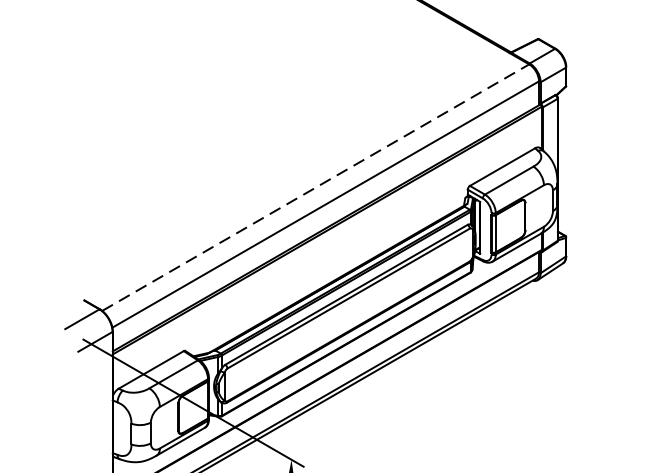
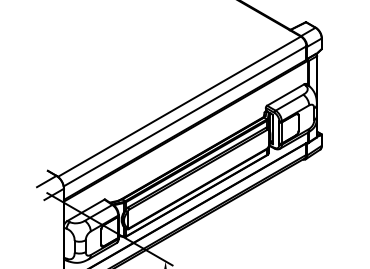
line: (315, 187) -> (179, 106), dashed -> solid

